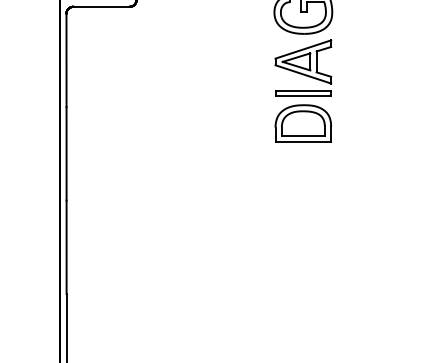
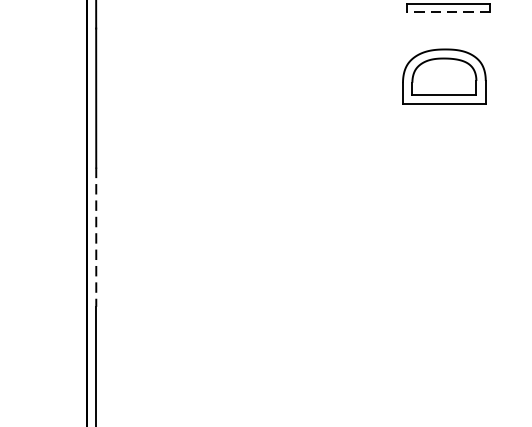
line: (303, 96) -> (449, 12), solid -> dashed
part: (302, 123) -> (443, 76), moved
line: (66, 247) -> (96, 237), solid -> dashed

